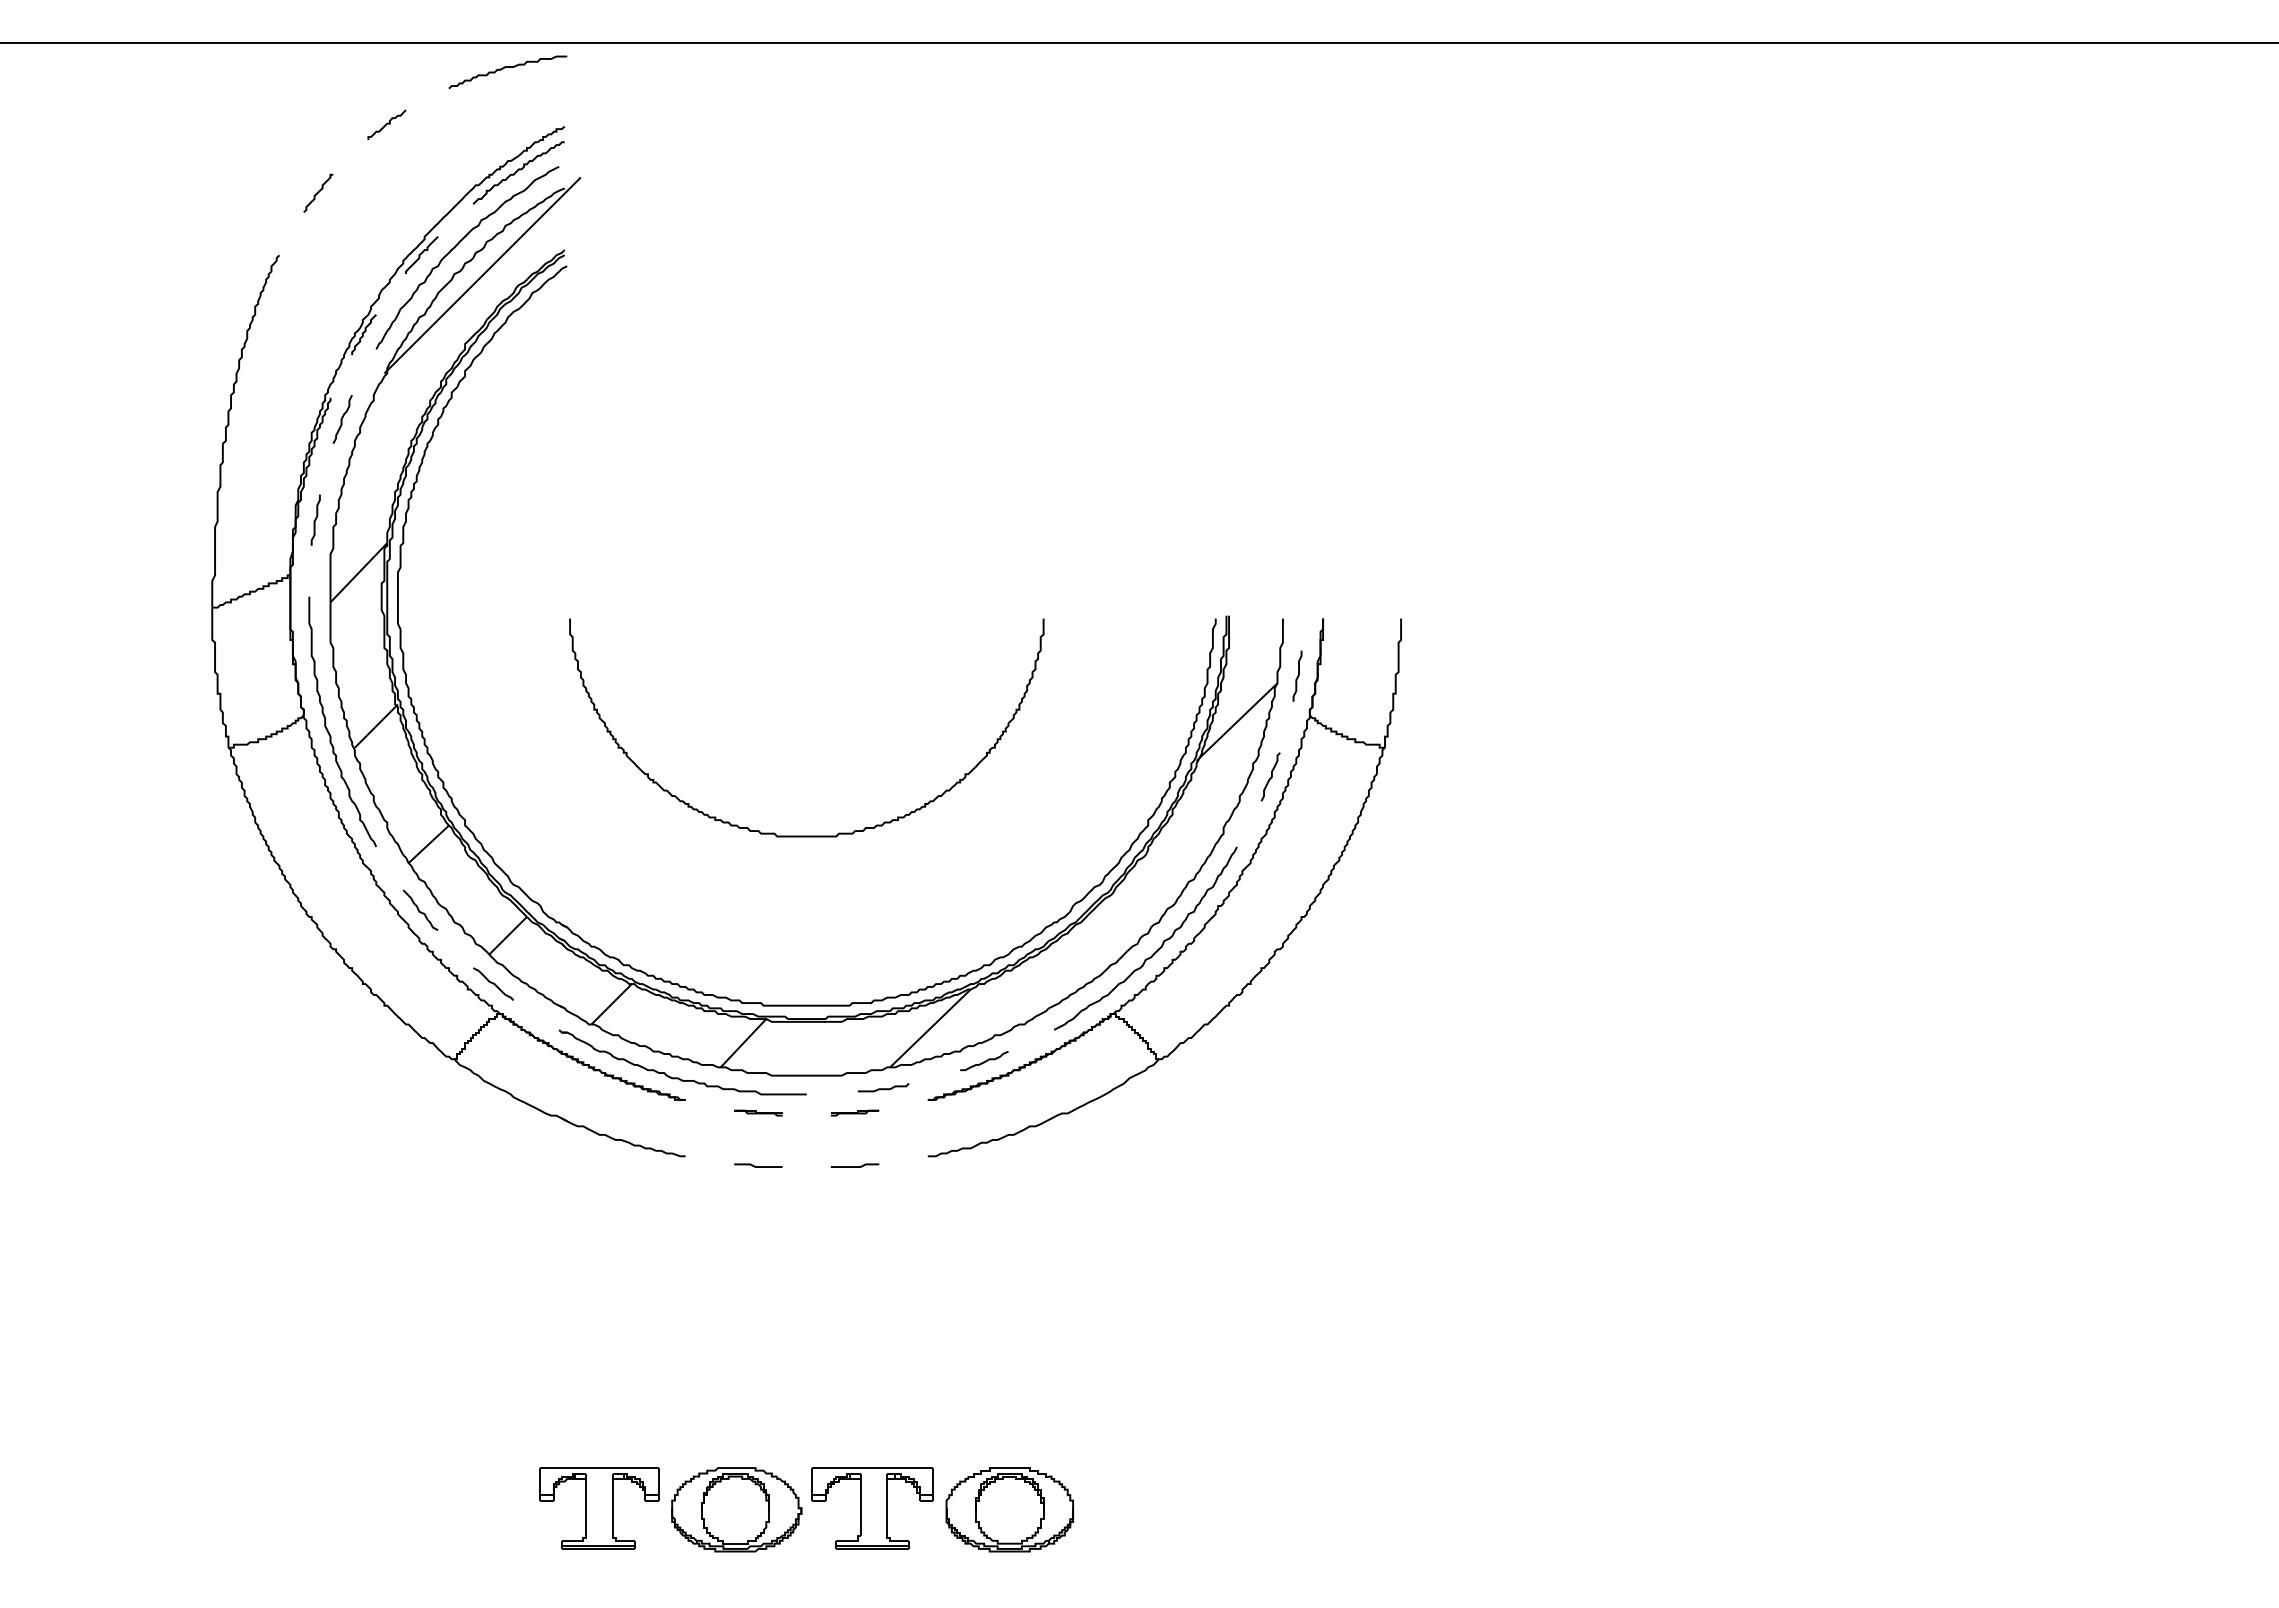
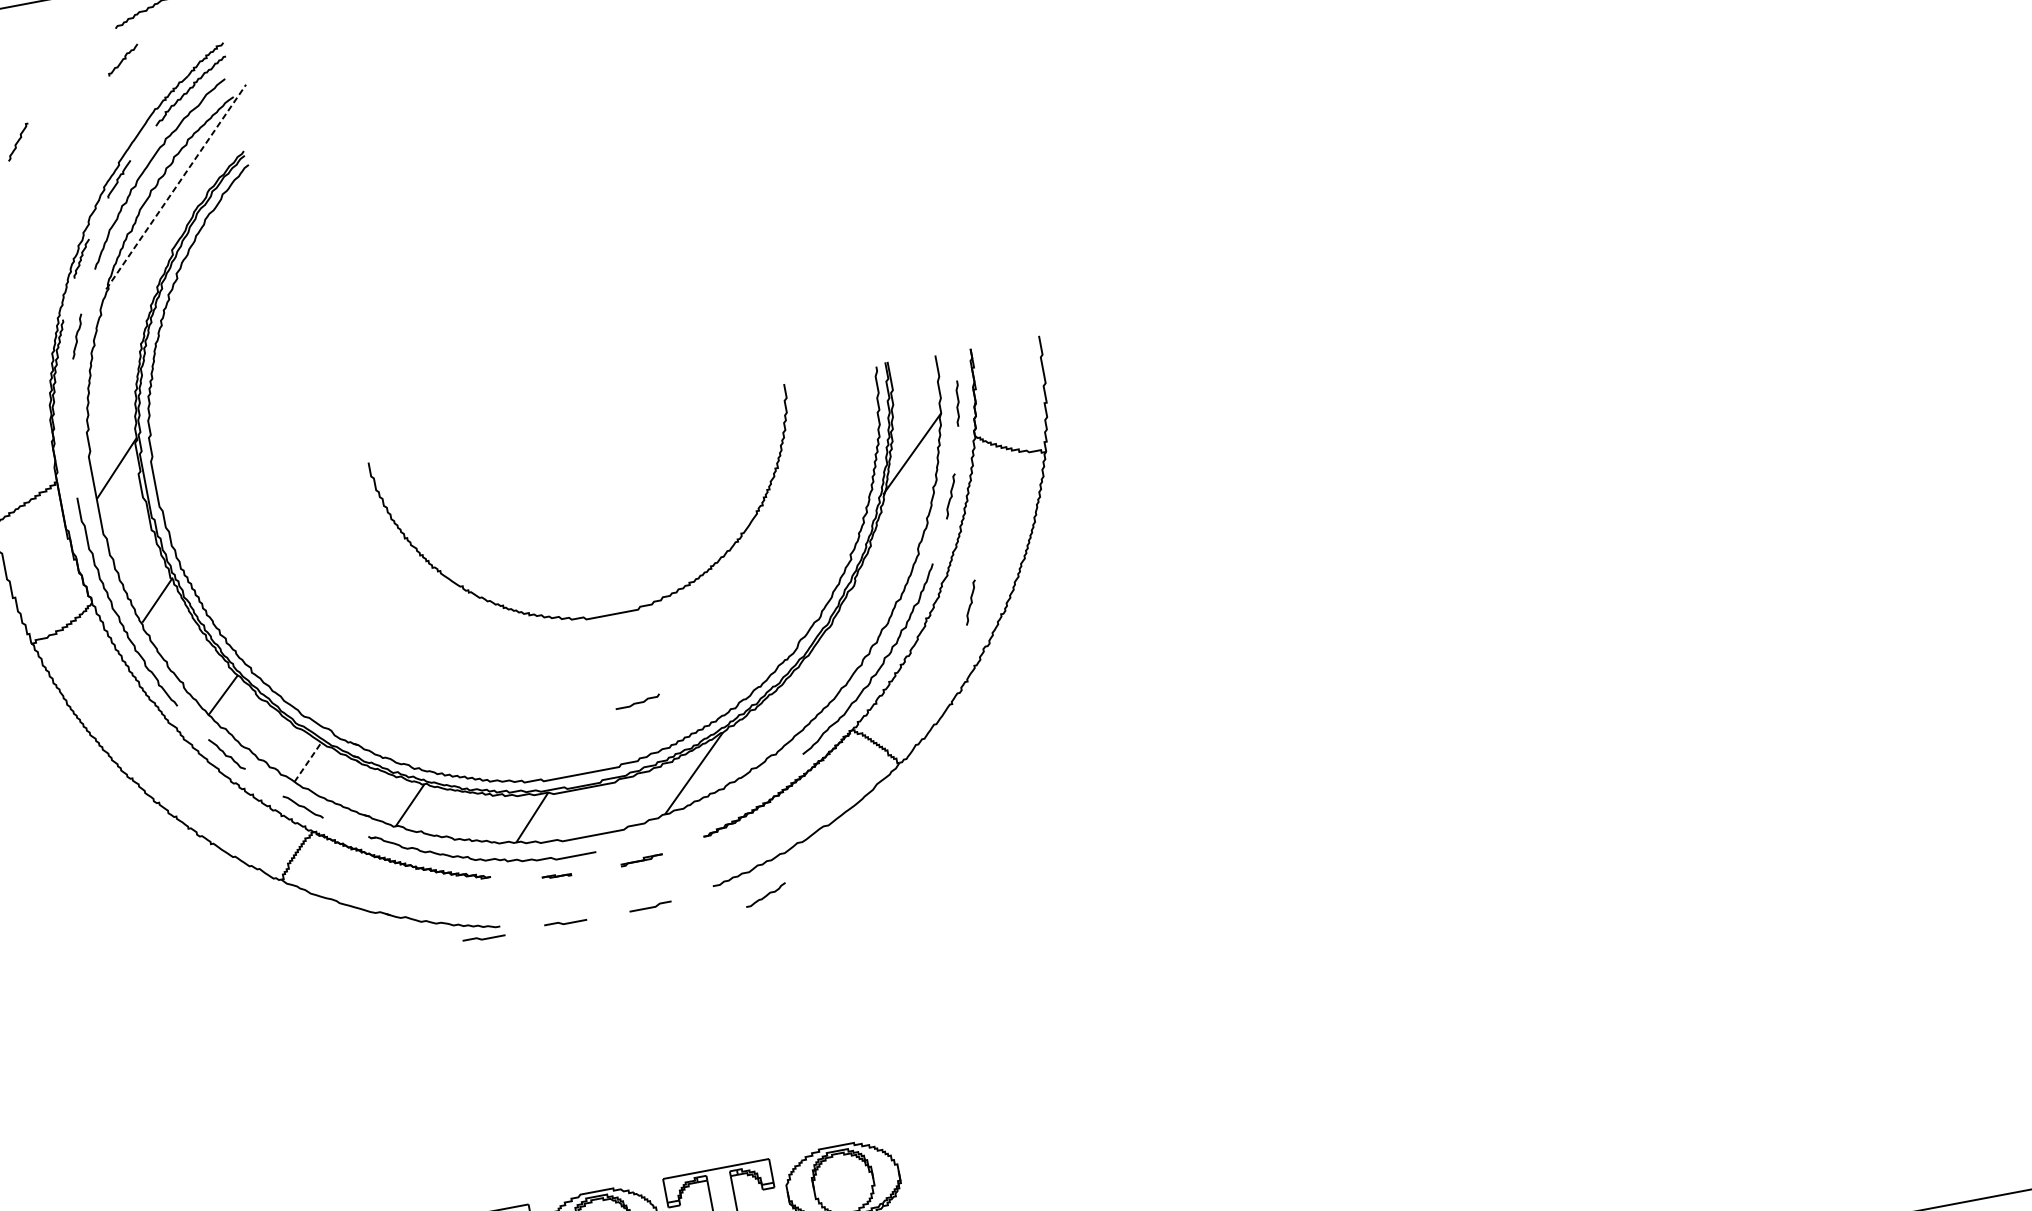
curve: (386, 124) -> (122, 59), moved
line: (482, 275) -> (175, 187), solid -> dashed
curve: (315, 519) -> (69, 428), removed
curve: (806, 835) -> (611, 613), moved
curve: (1271, 897) -> (971, 602), added
line: (508, 935) -> (308, 762), solid -> dashed
curve: (984, 1061) -> (766, 895), moved
curve: (883, 1088) -> (637, 702), moved
part: (758, 1112) -> (556, 875), size x0.7
curve: (665, 1166) -> (484, 938), added

